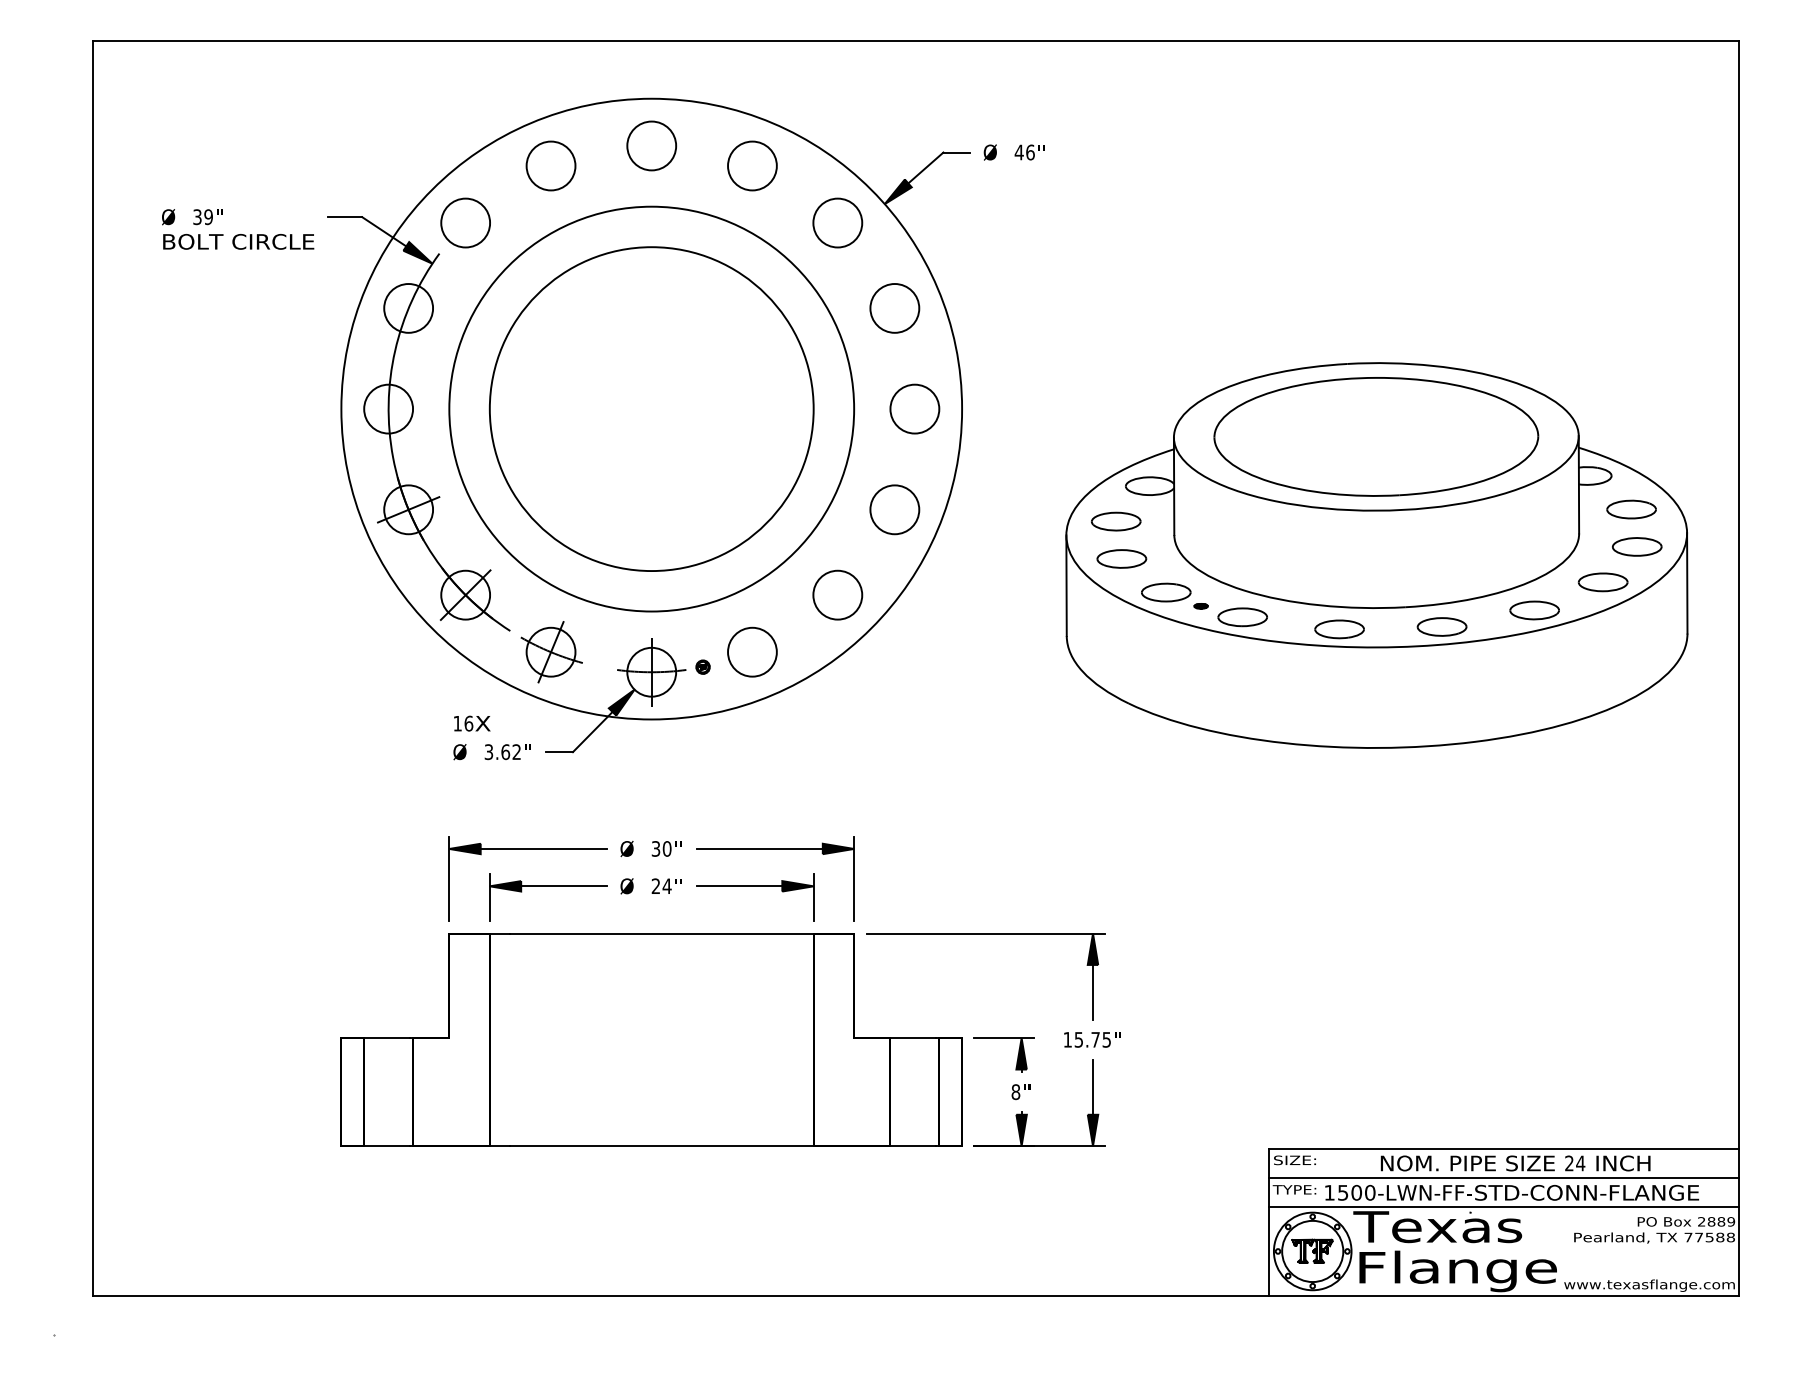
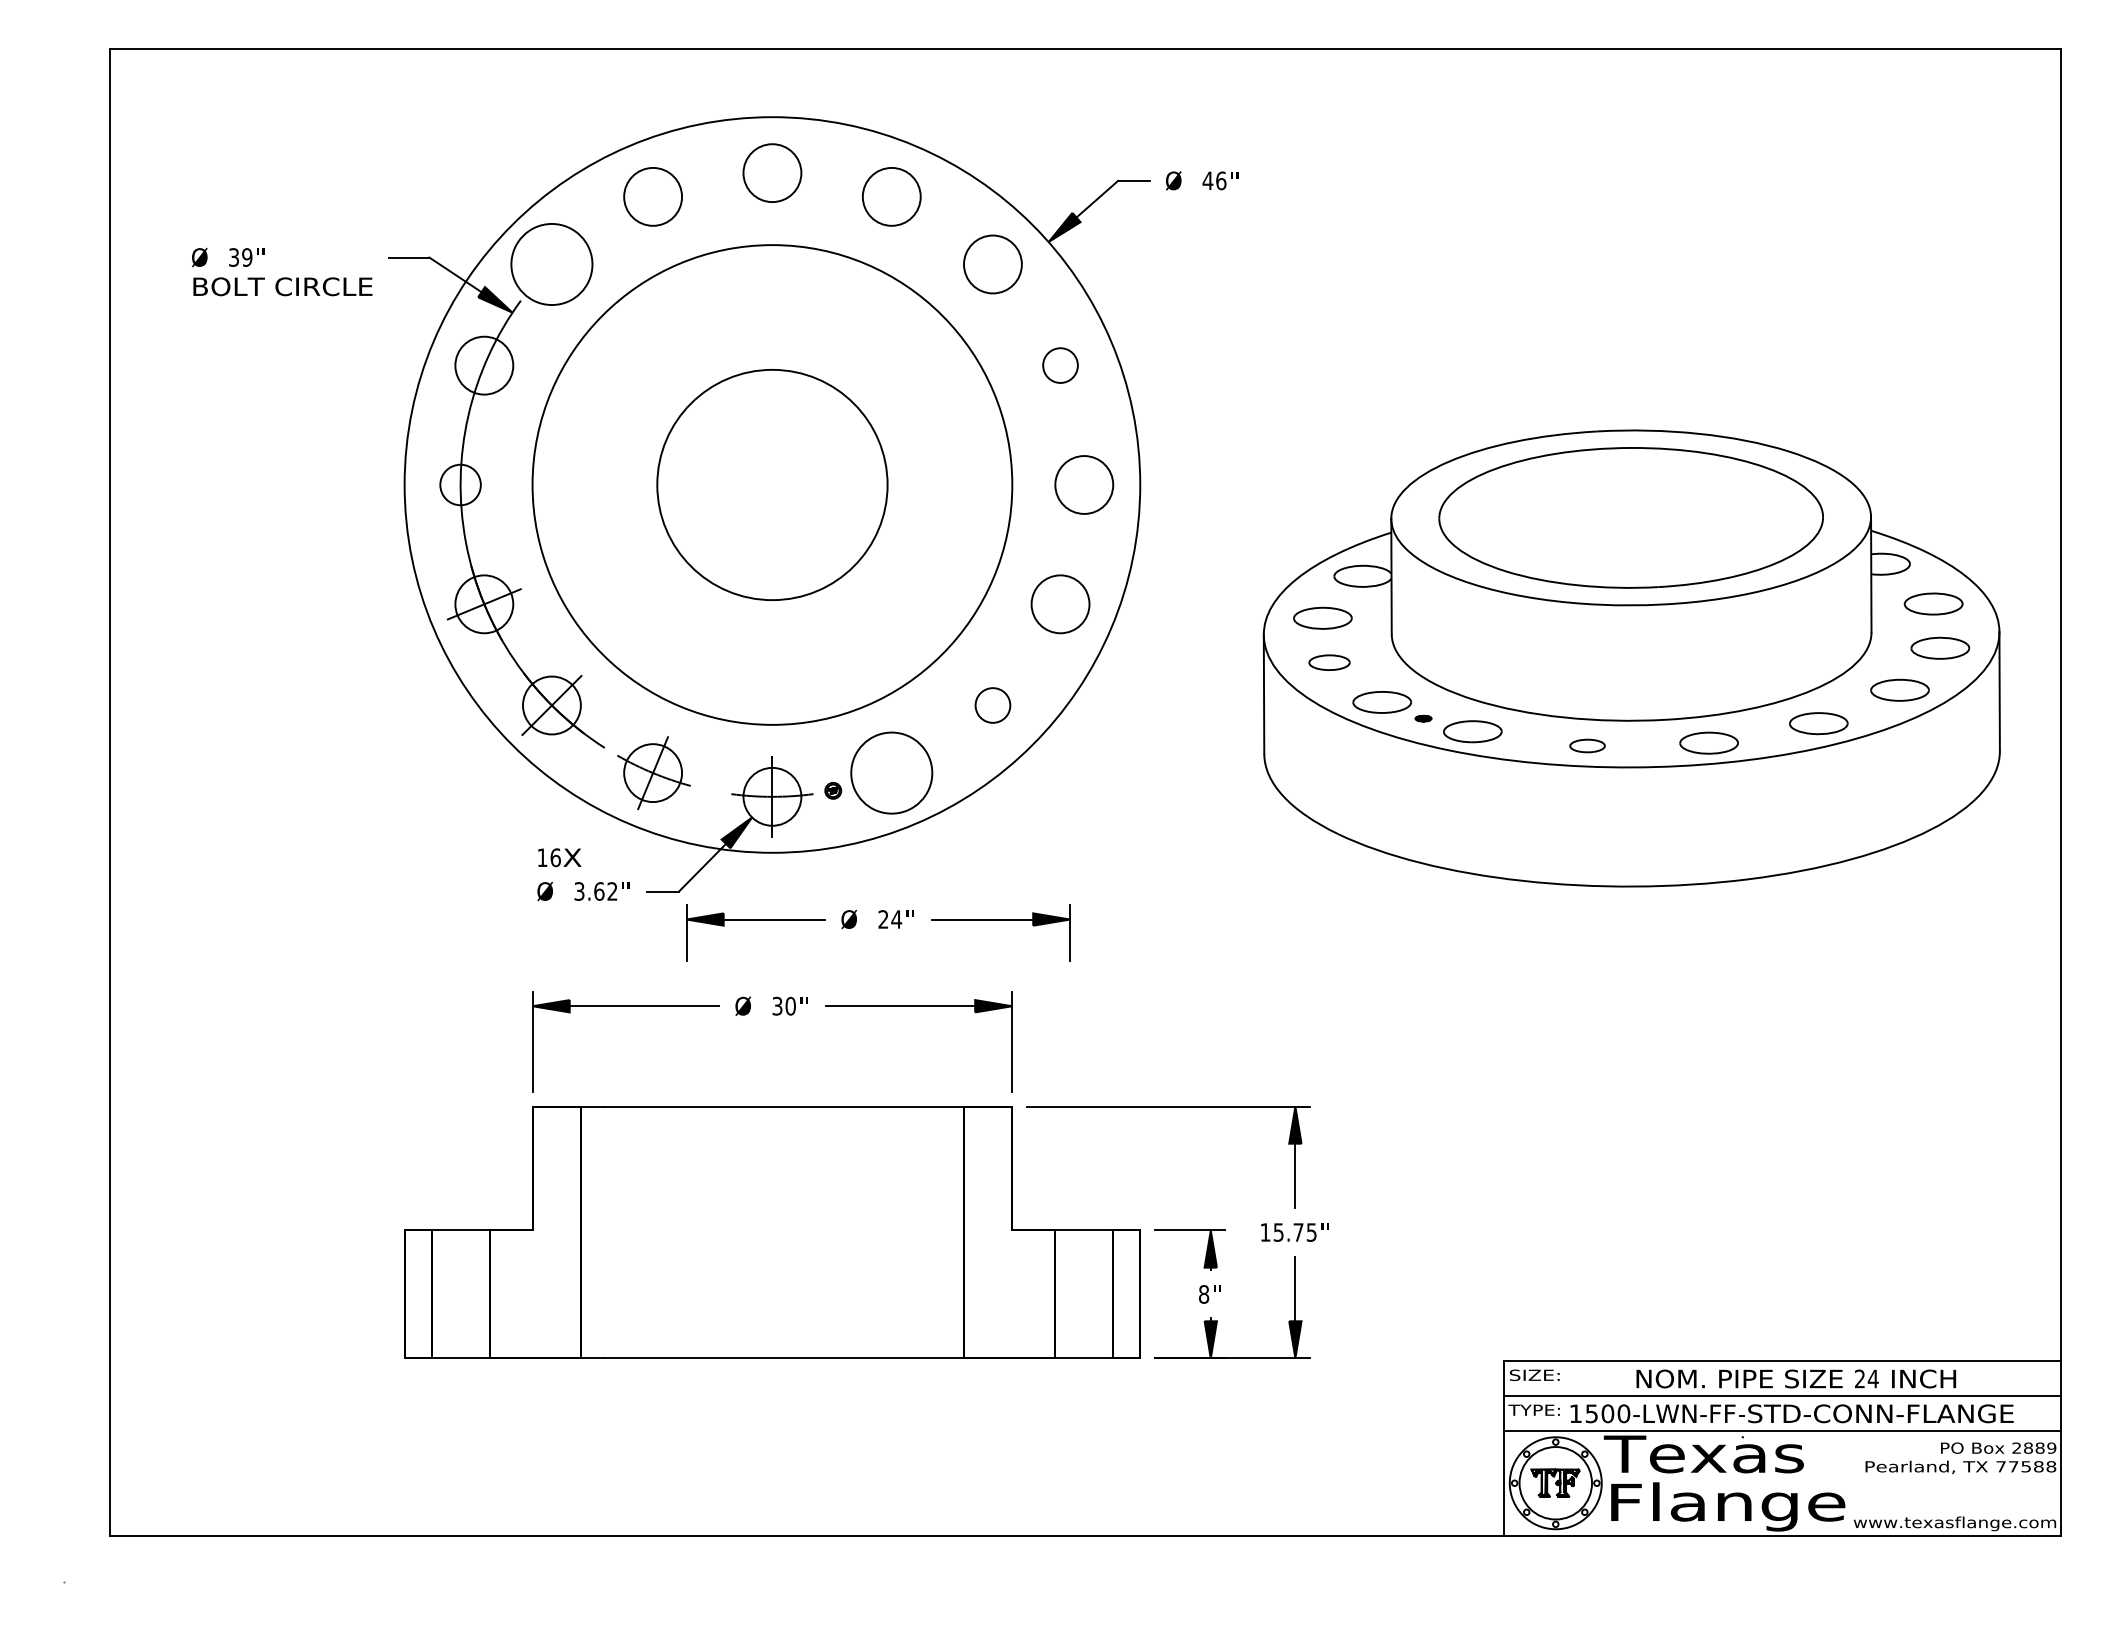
circle: (465, 223) -> (551, 264), size x1.4
circle: (894, 308) -> (1060, 365), size x0.6
circle: (388, 408) -> (460, 484), size x0.7
circle: (651, 408) -> (772, 484), size x0.6
part: (1121, 558) -> (1329, 662), size x0.7
circle: (837, 595) -> (992, 705), size x0.6
part: (1339, 628) -> (1587, 745), size x0.6
circle: (752, 652) -> (891, 773), size x1.4
part: (651, 897) -> (878, 932), moved

